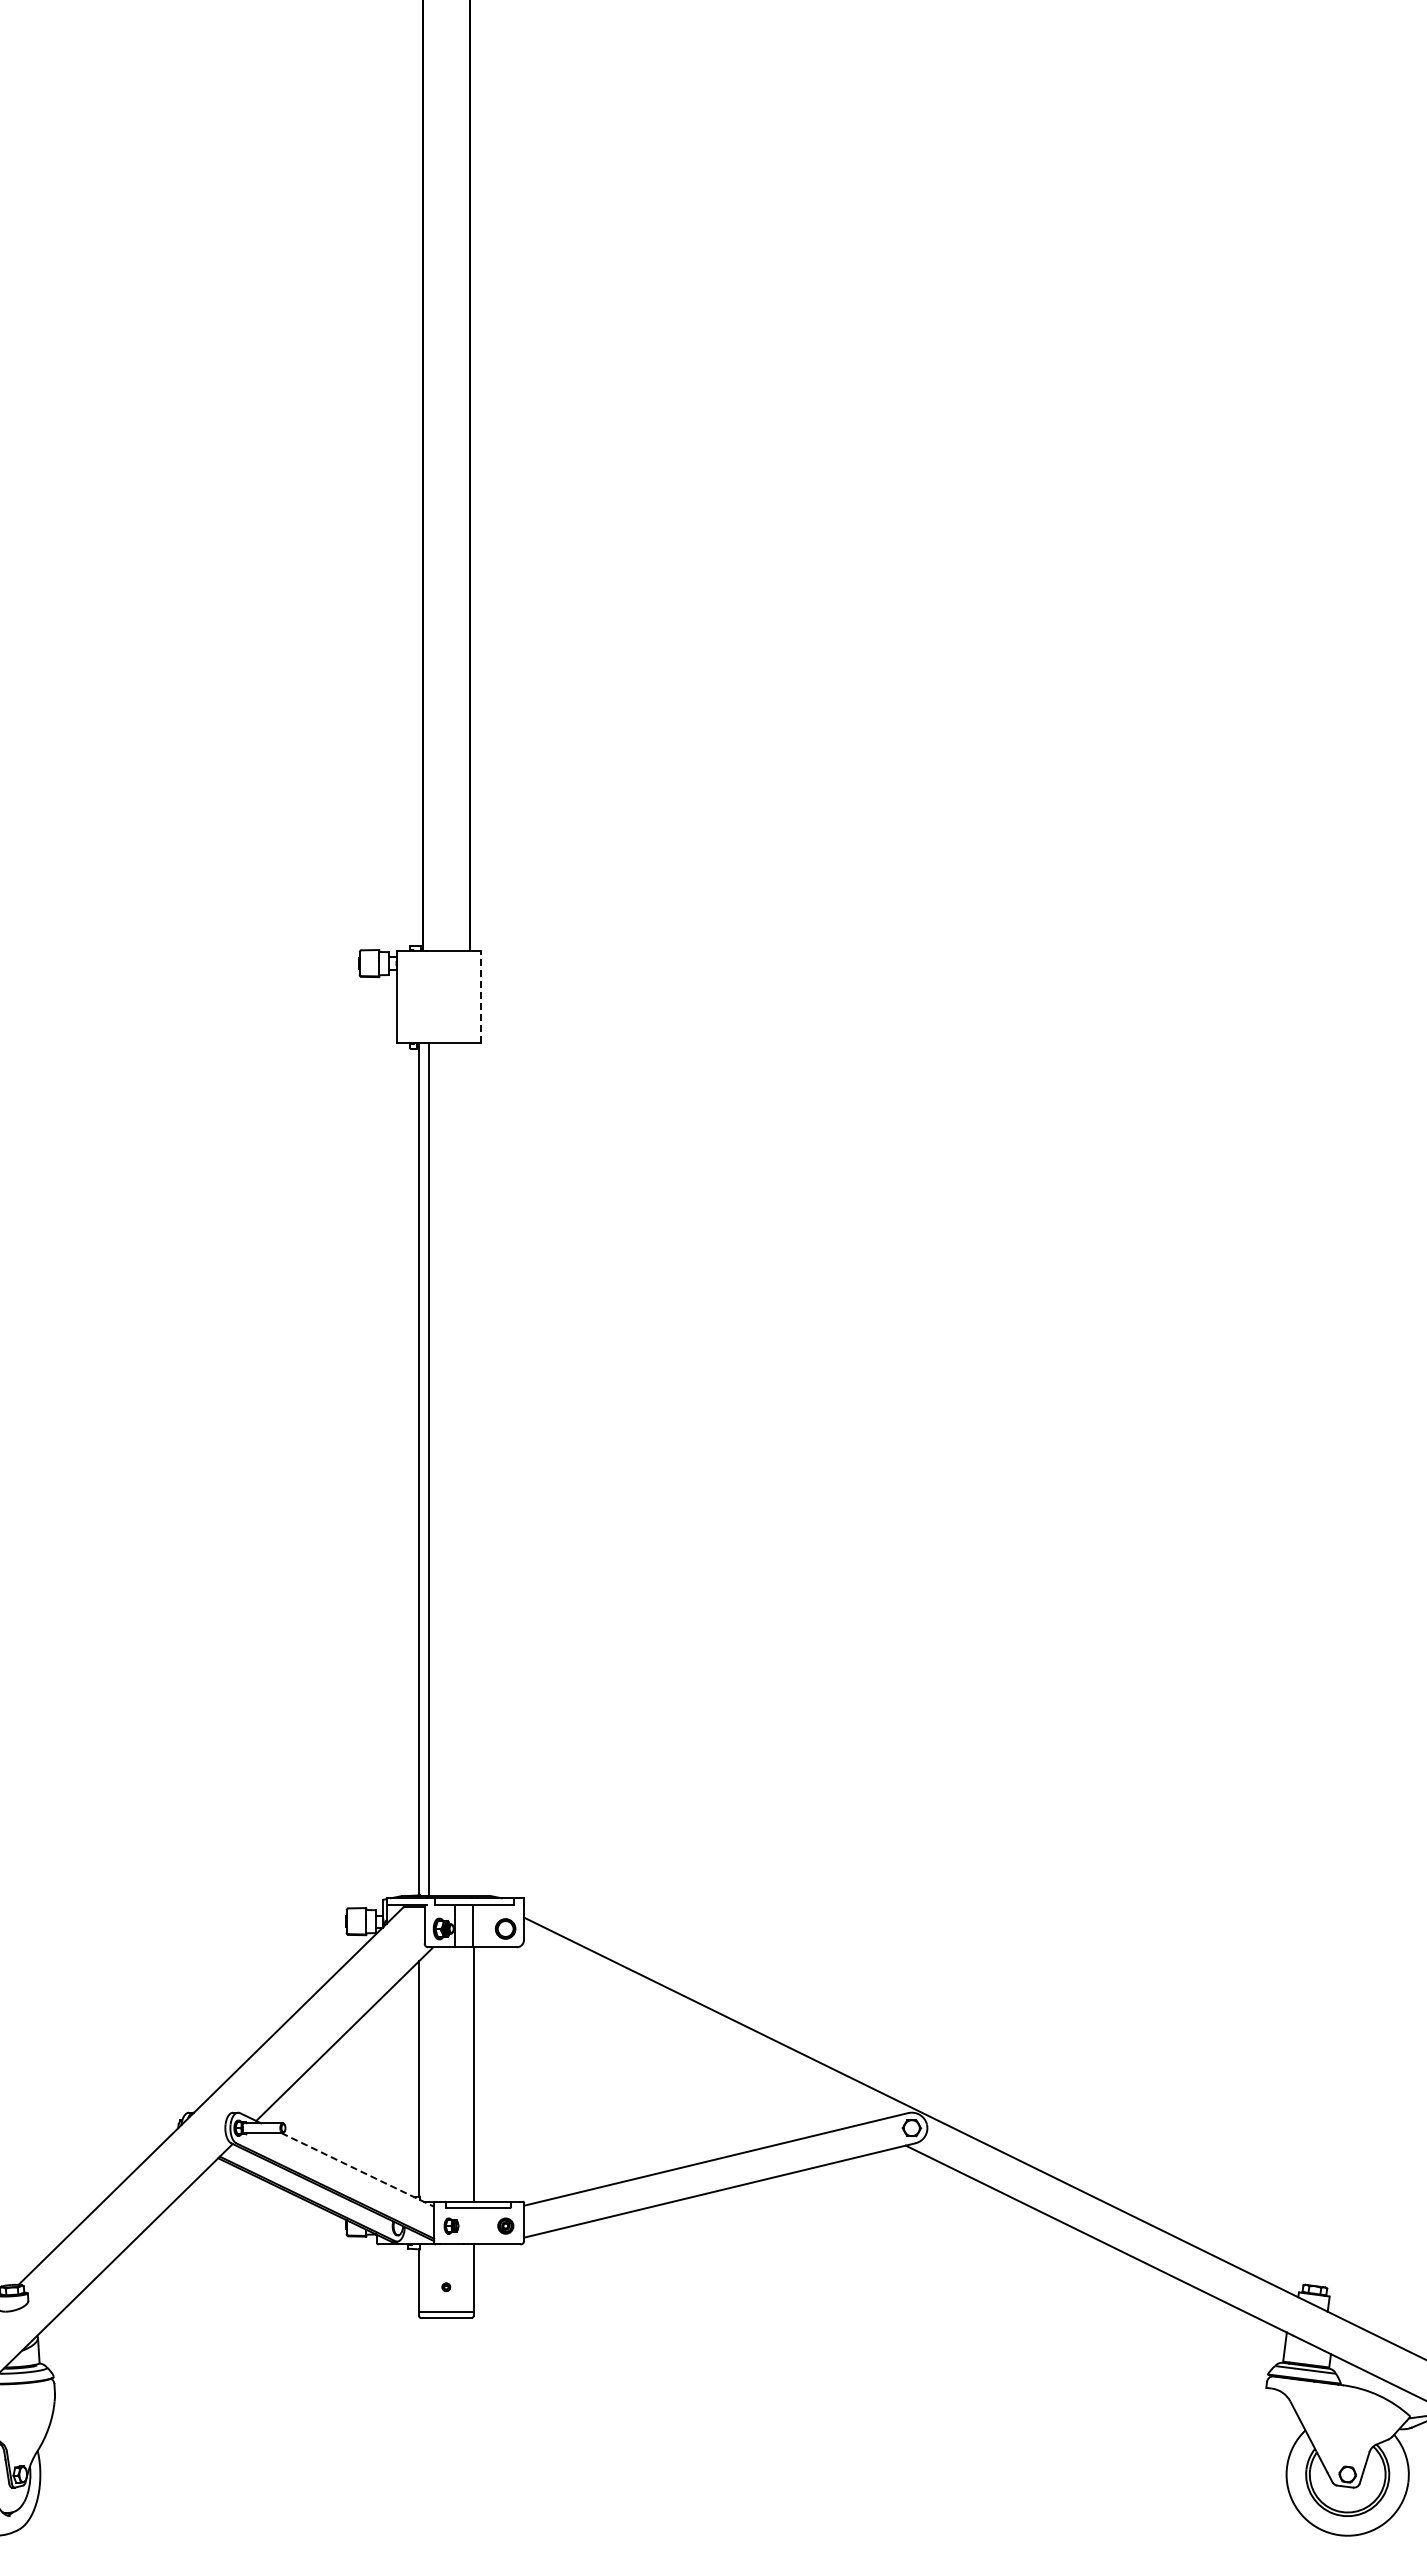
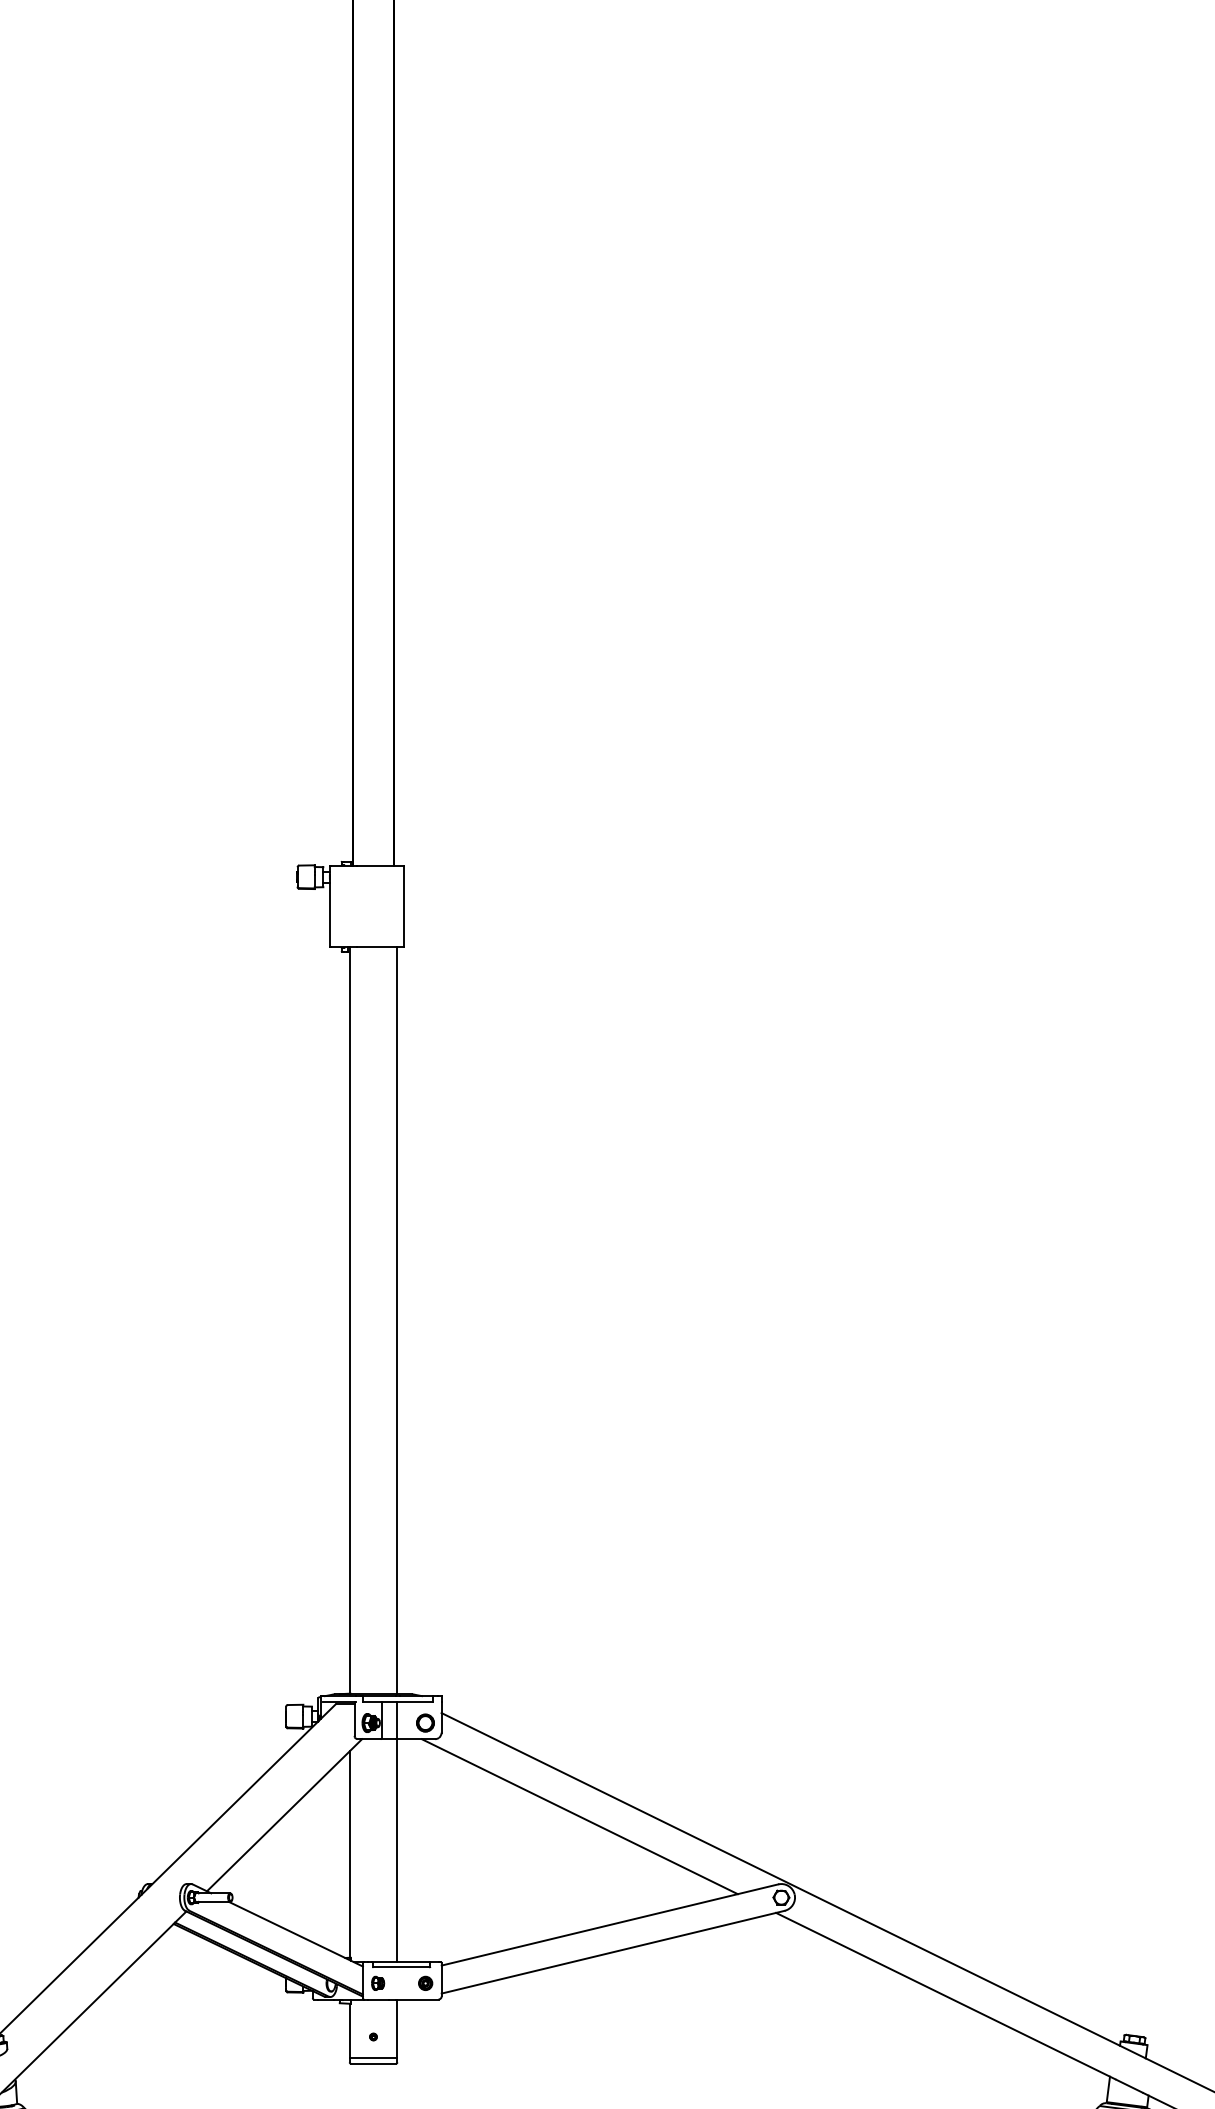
line: (481, 997) -> (404, 906), dashed -> solid
line: (428, 1469) -> (397, 1320), moved
line: (681, 2035) -> (579, 1816), added
line: (357, 2169) -> (295, 1933), dashed -> solid

